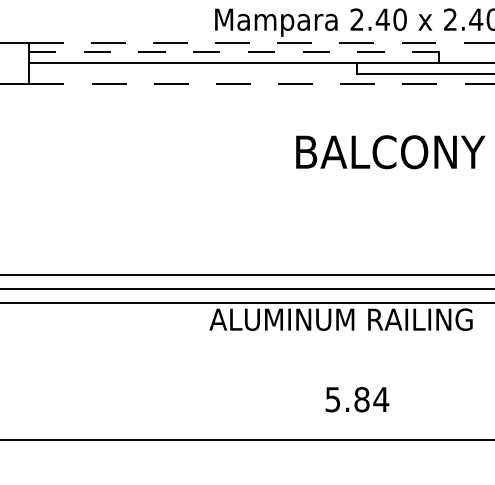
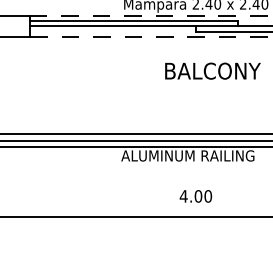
line: (233, 52) -> (133, 20), dashed -> solid
text: (356, 399) -> (195, 196), 5.84 -> 4.00

